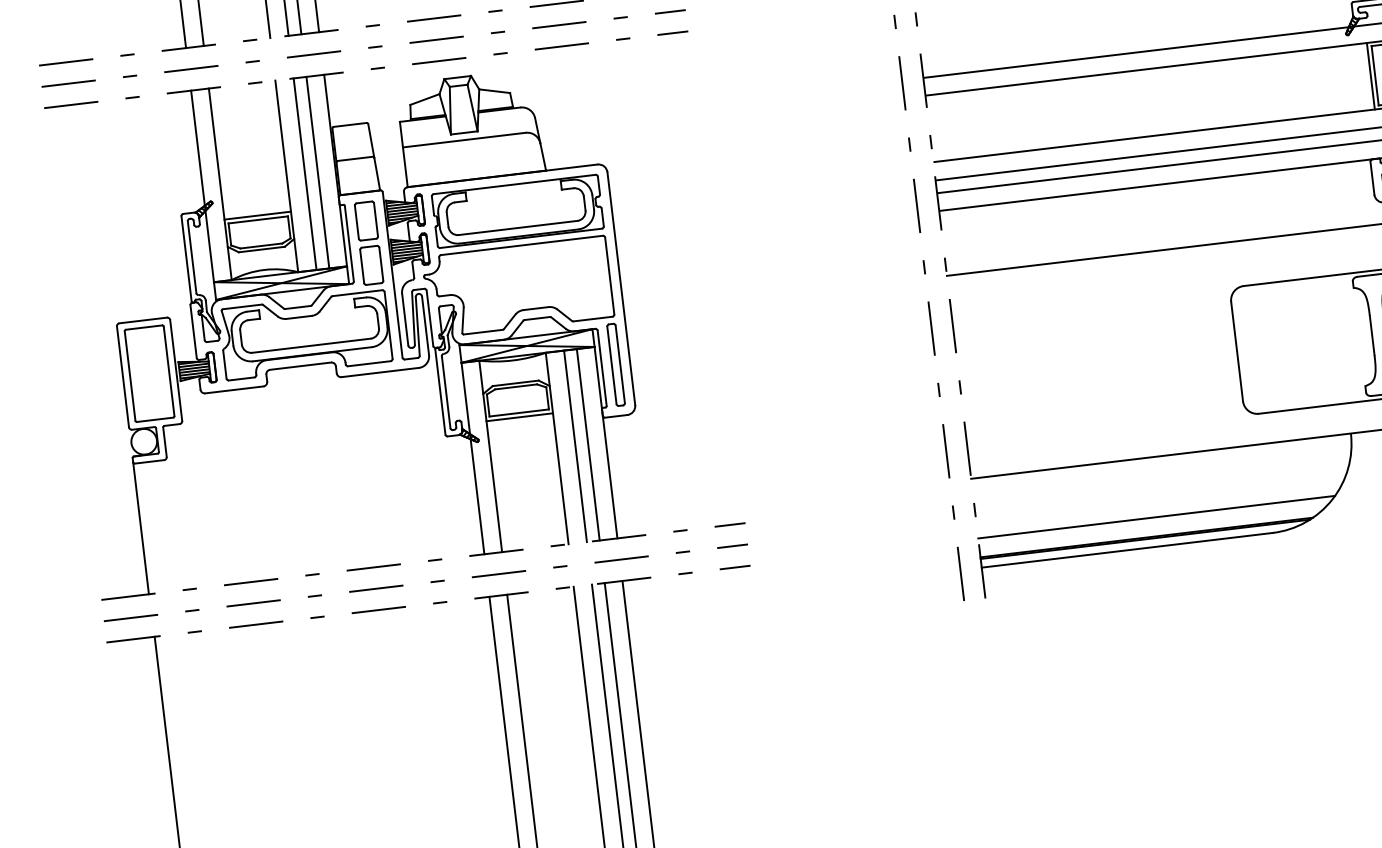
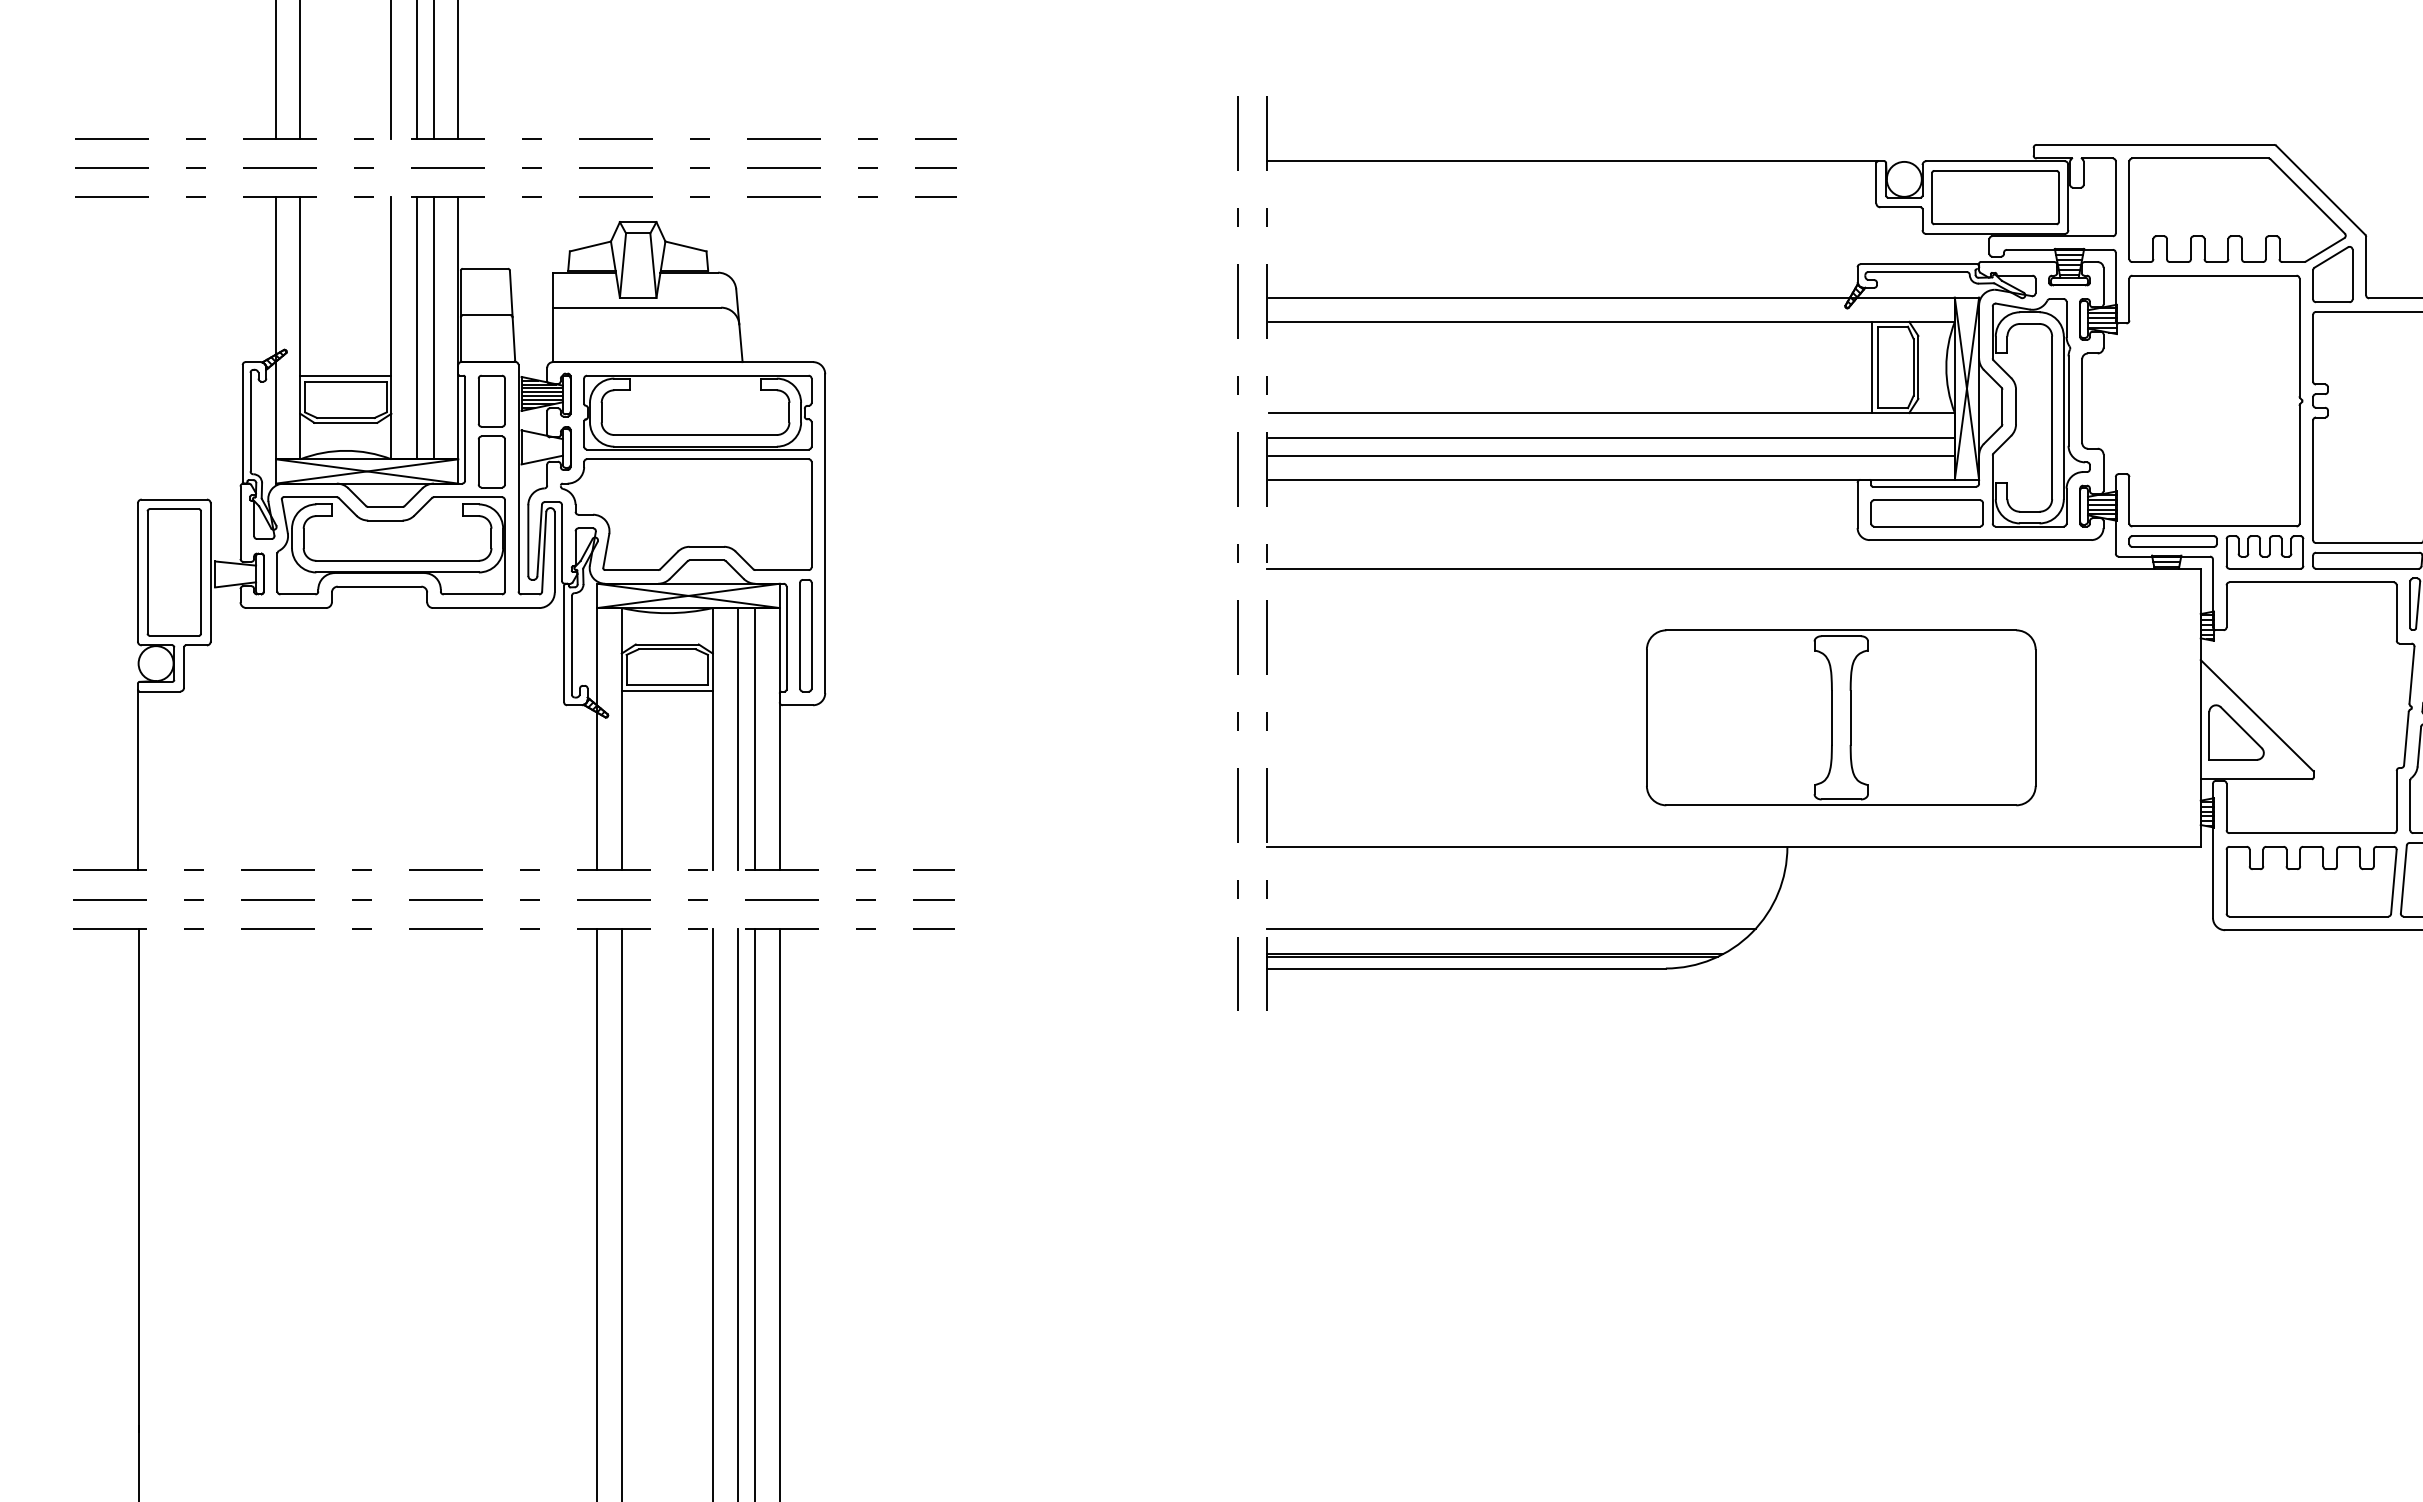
hatch: (406, 250) -> (541, 447), removed
hatch: (194, 369) -> (235, 573), removed

